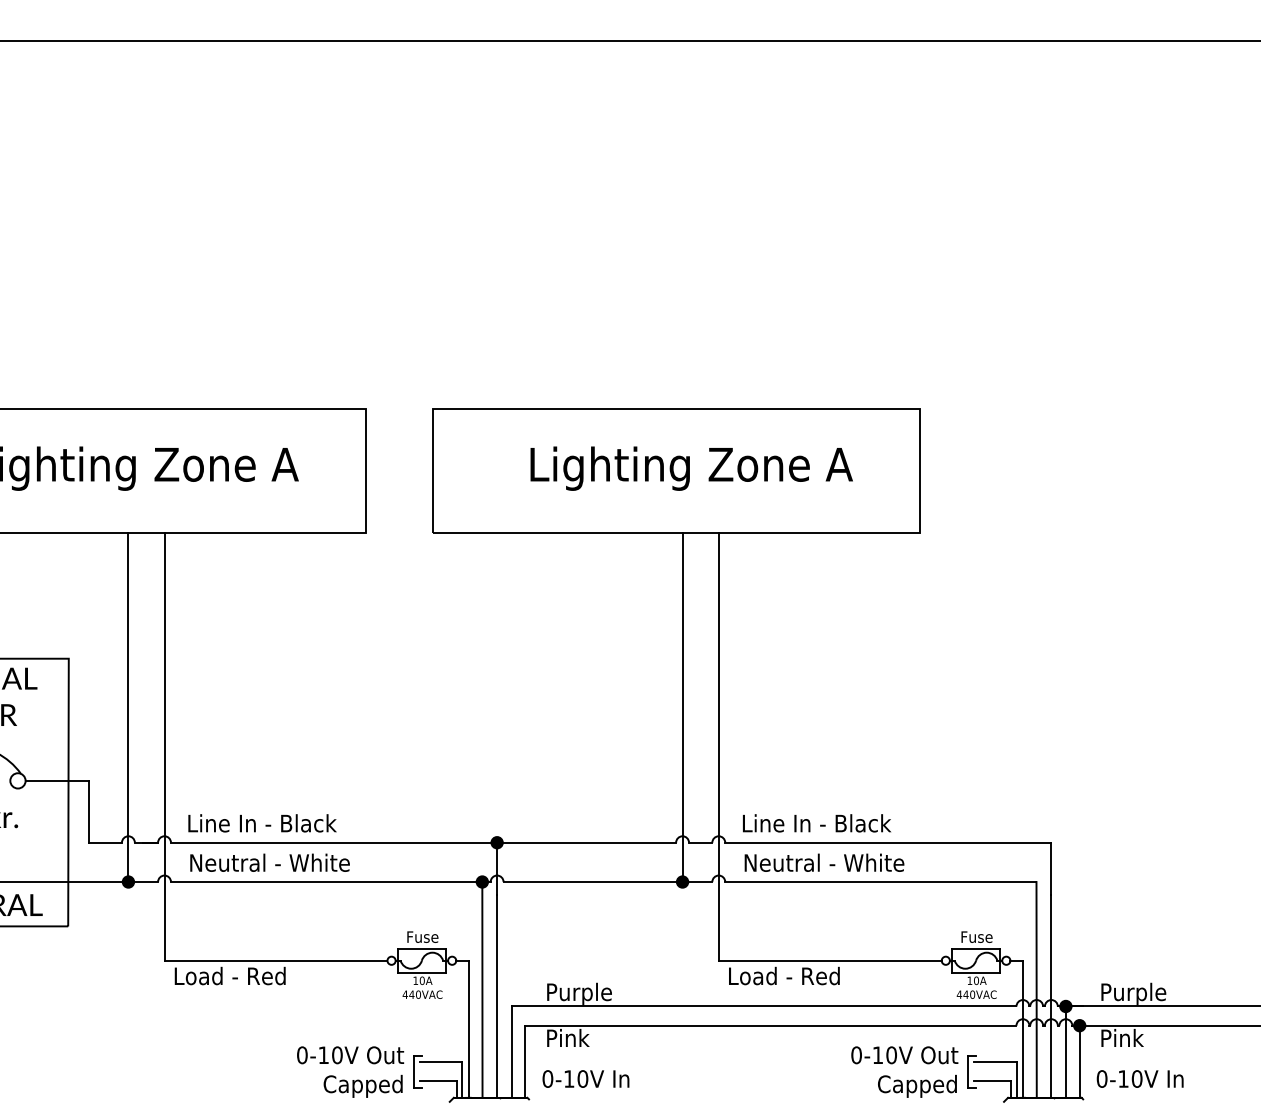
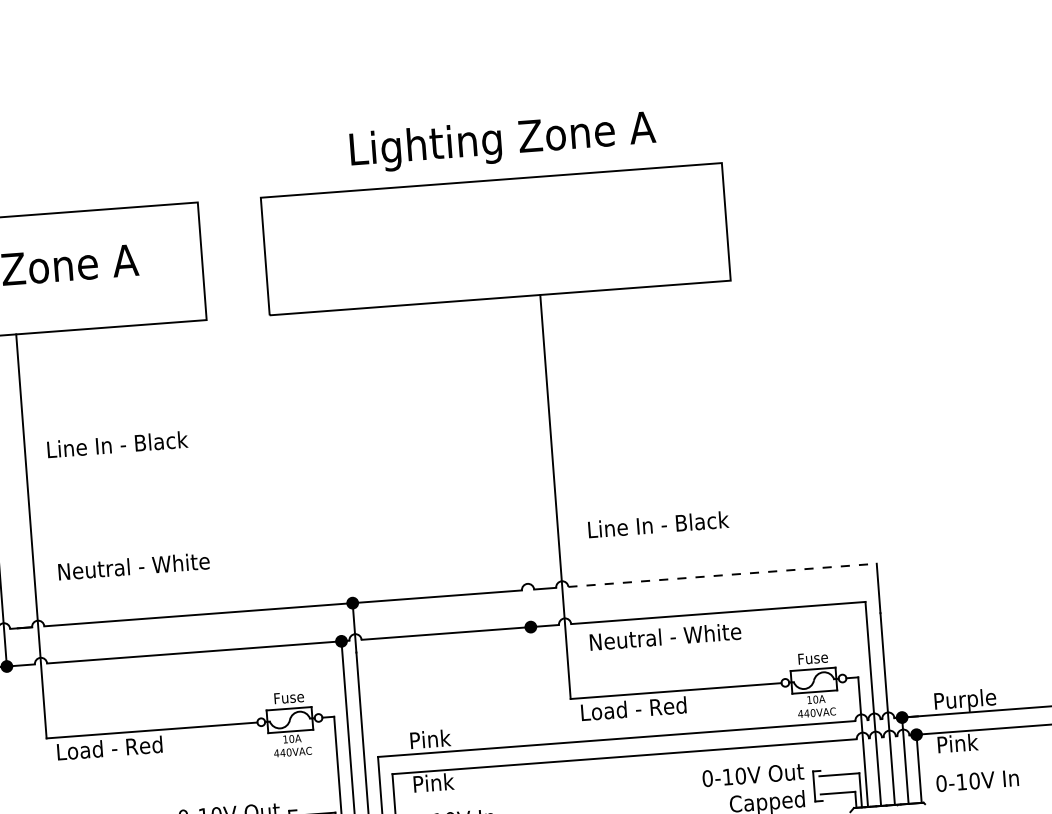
text: (691, 468) -> (502, 141), moved
line: (682, 707) -> (518, 462), removed
text: (262, 823) -> (117, 444), moved
text: (817, 823) -> (659, 524), moved
line: (888, 842) -> (722, 575), solid -> dashed
text: (269, 862) -> (133, 566), moved
text: (824, 862) -> (665, 636), moved
text: (585, 993) -> (446, 739), Purple -> Pink

